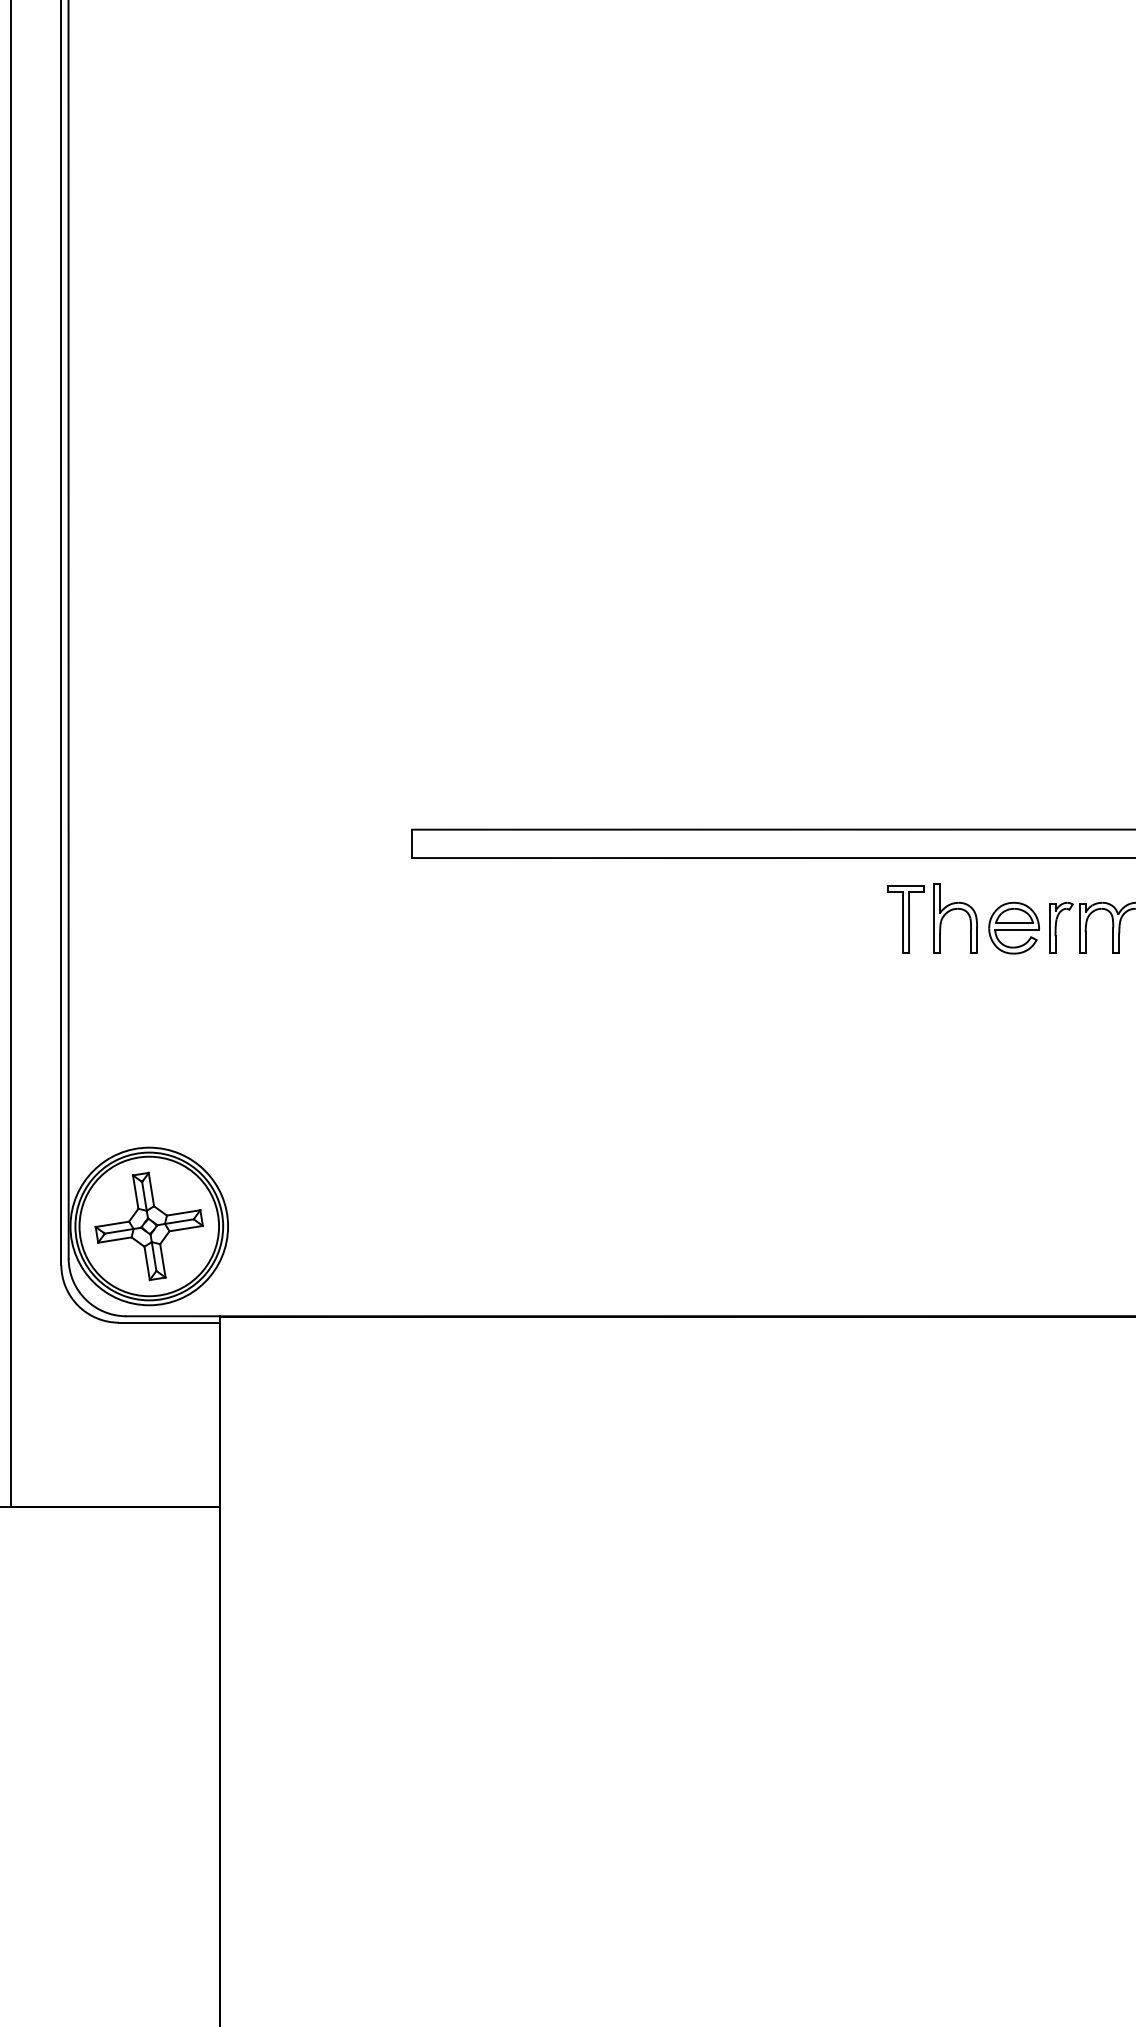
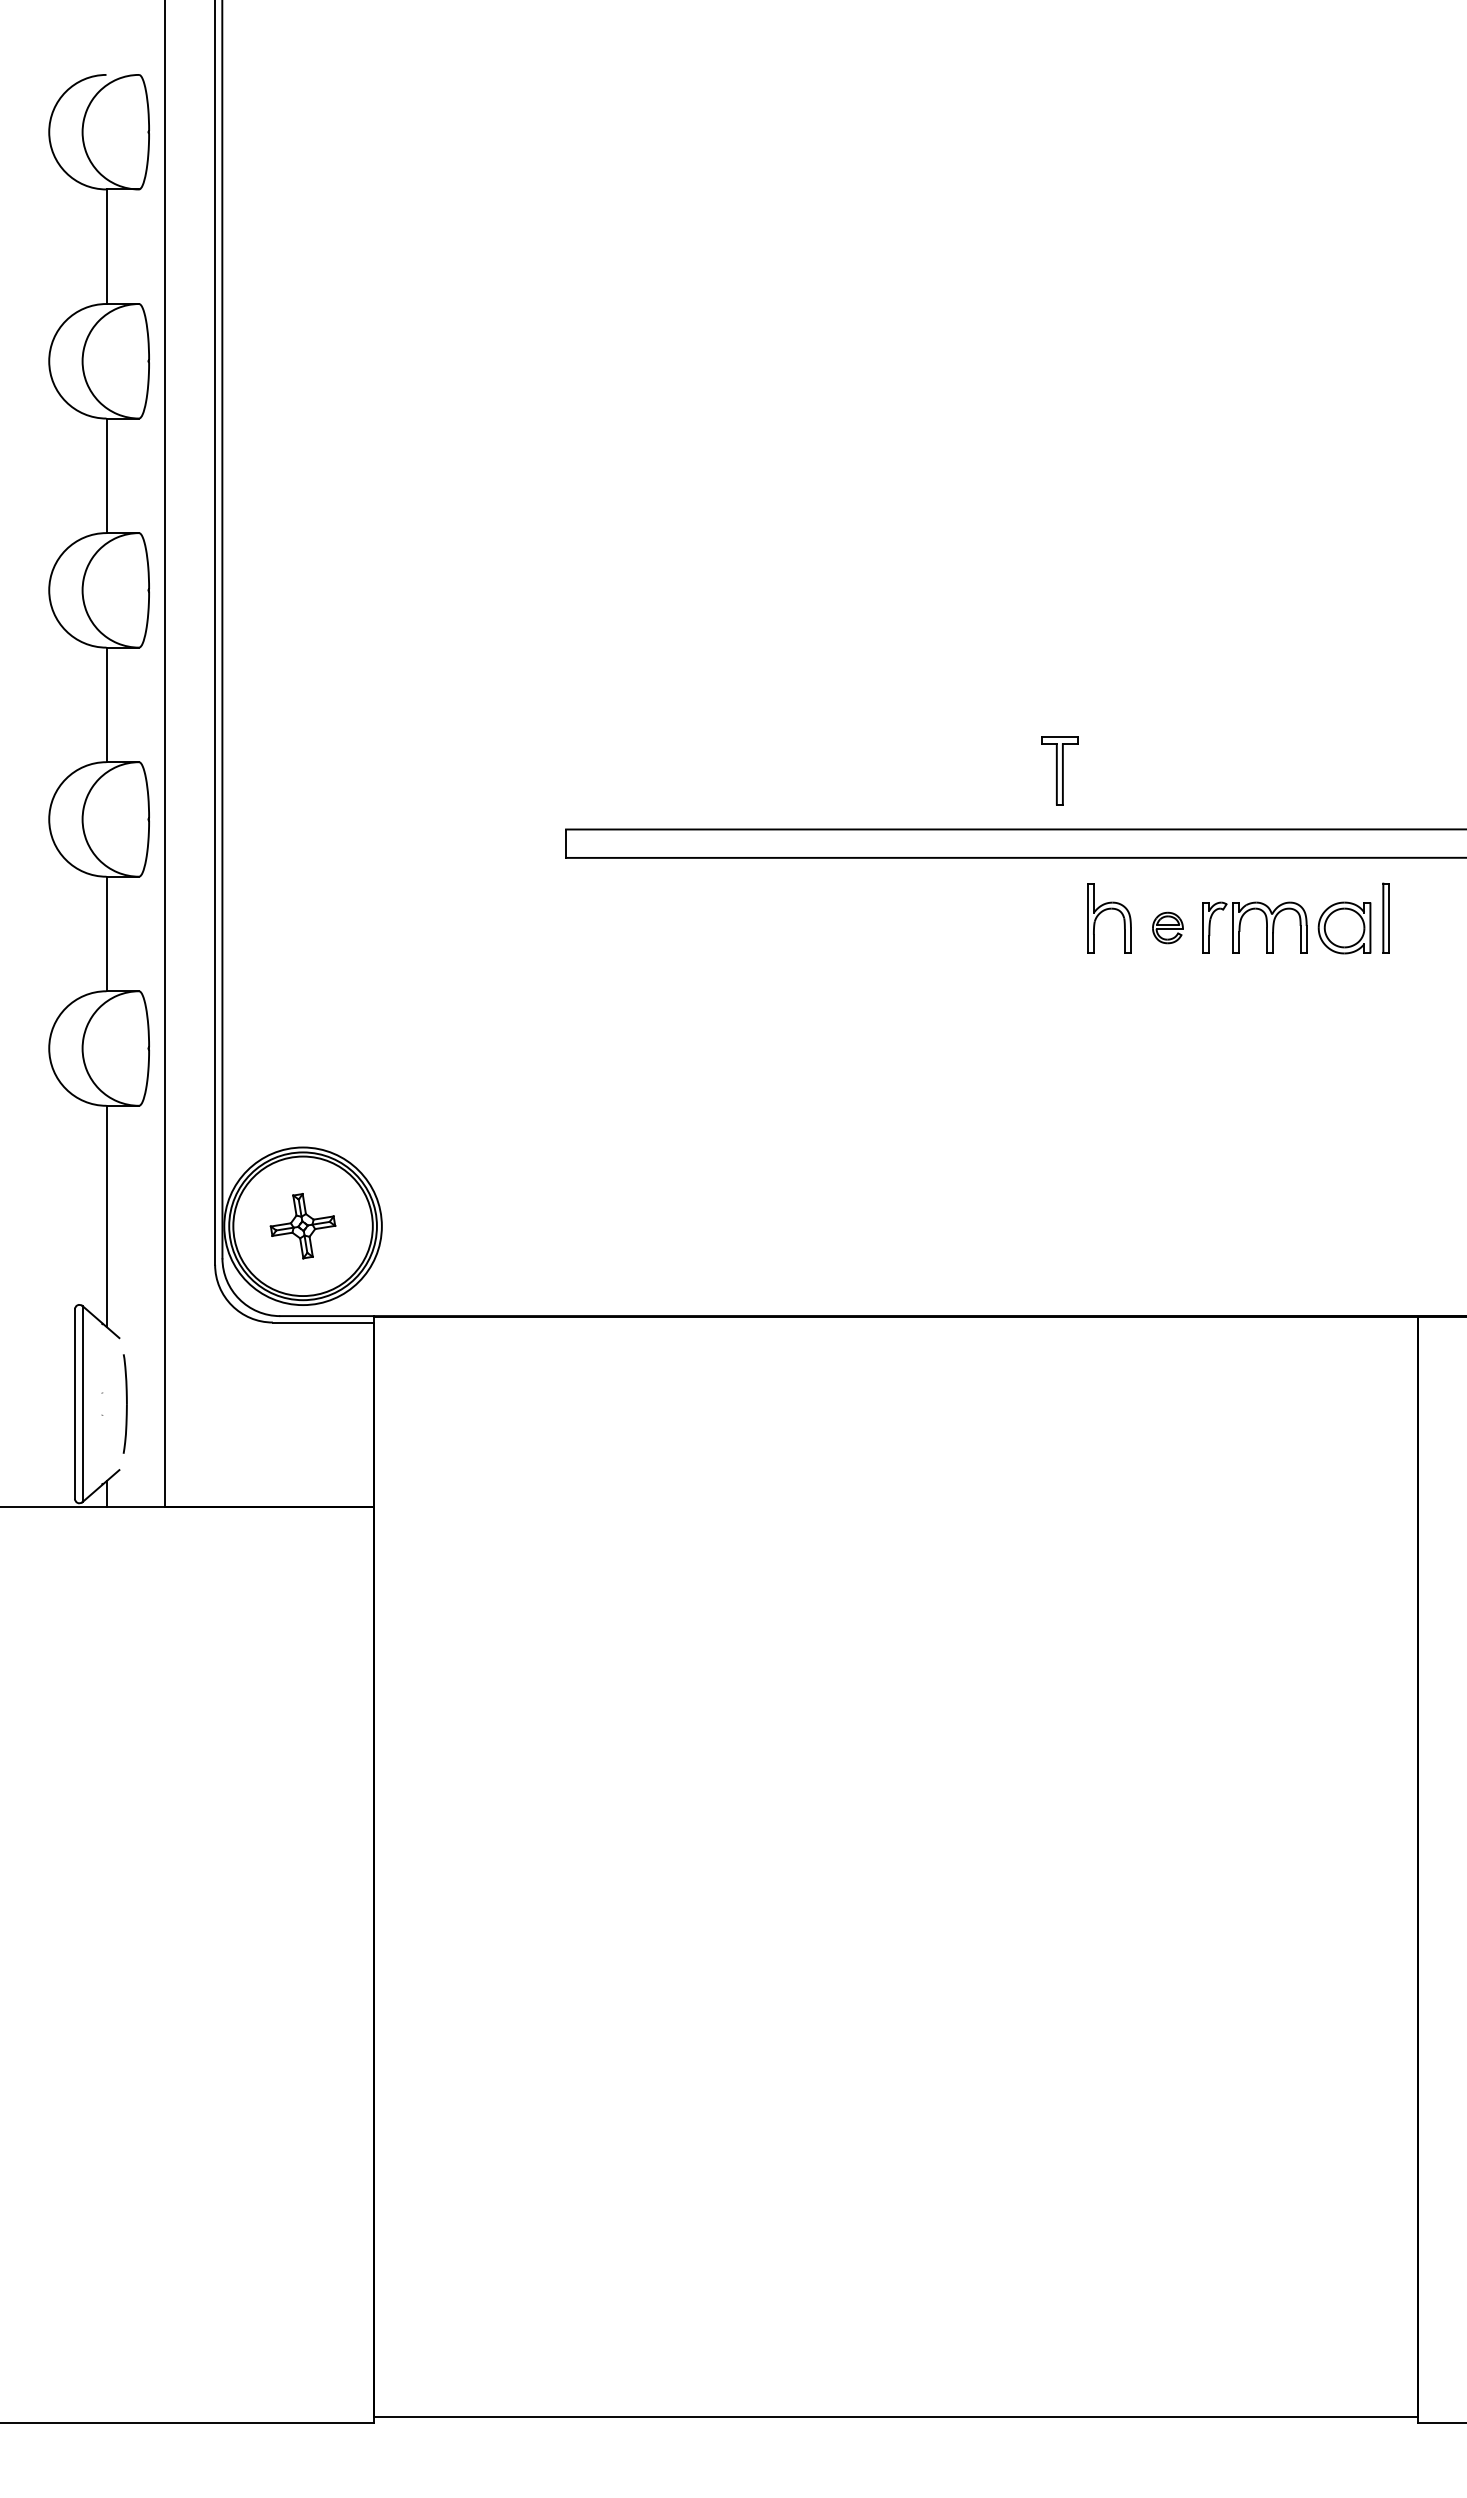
part: (905, 918) -> (1059, 770), moved
part: (1013, 927) -> (1167, 927), size x0.6
part: (148, 1225) -> (302, 1225), size x0.6

